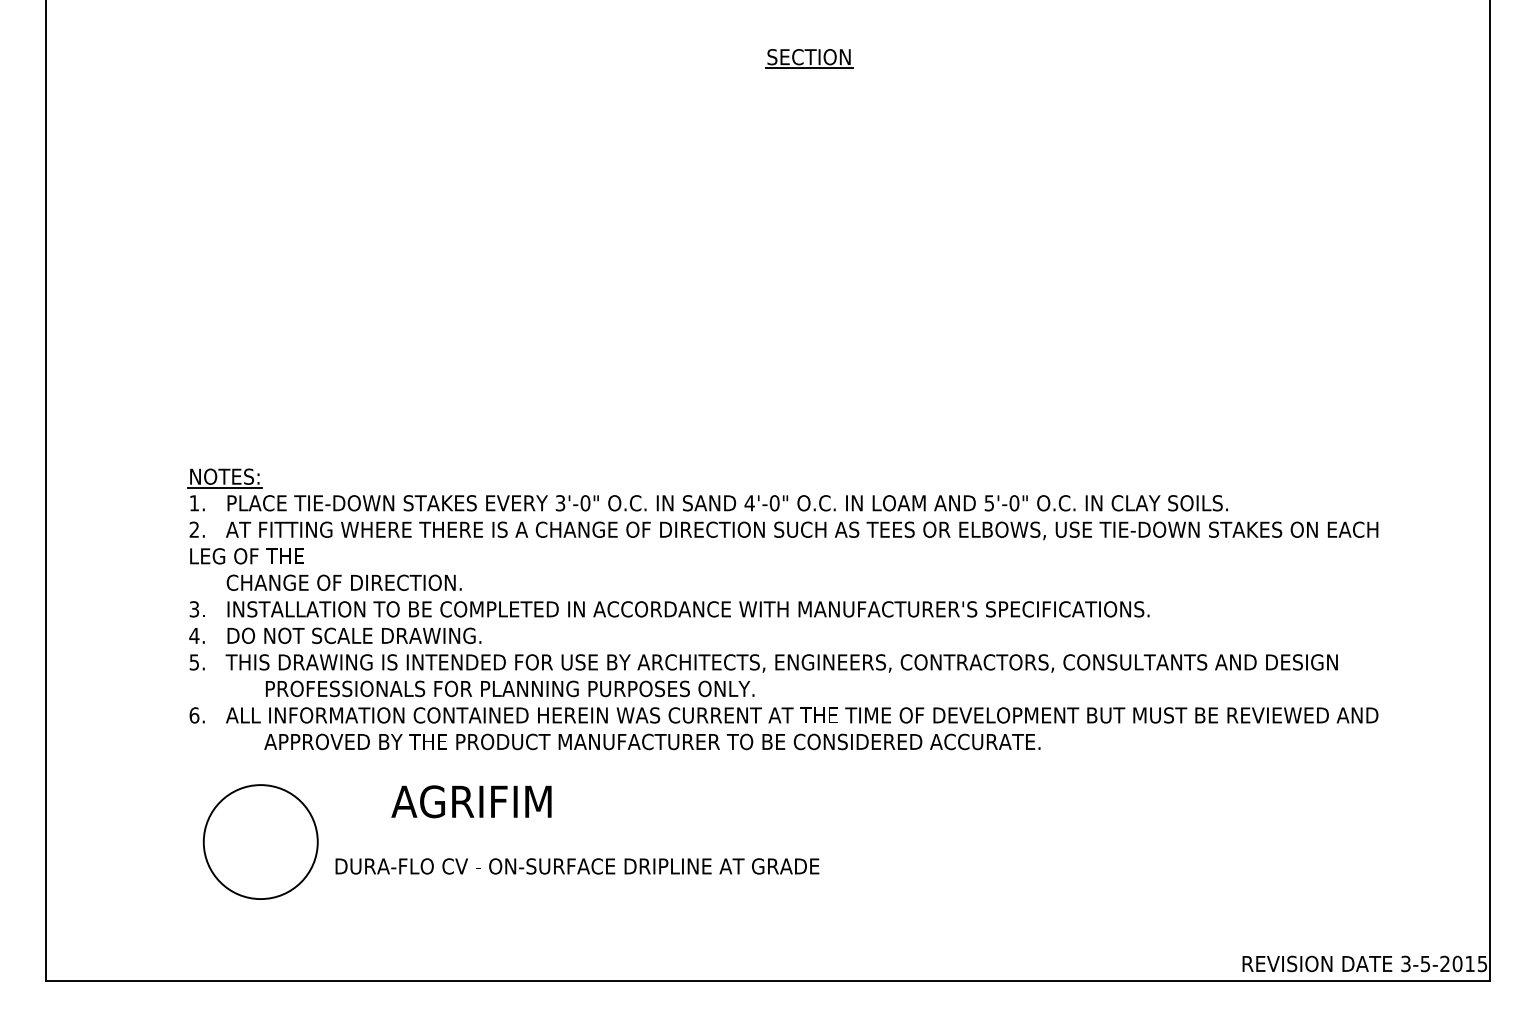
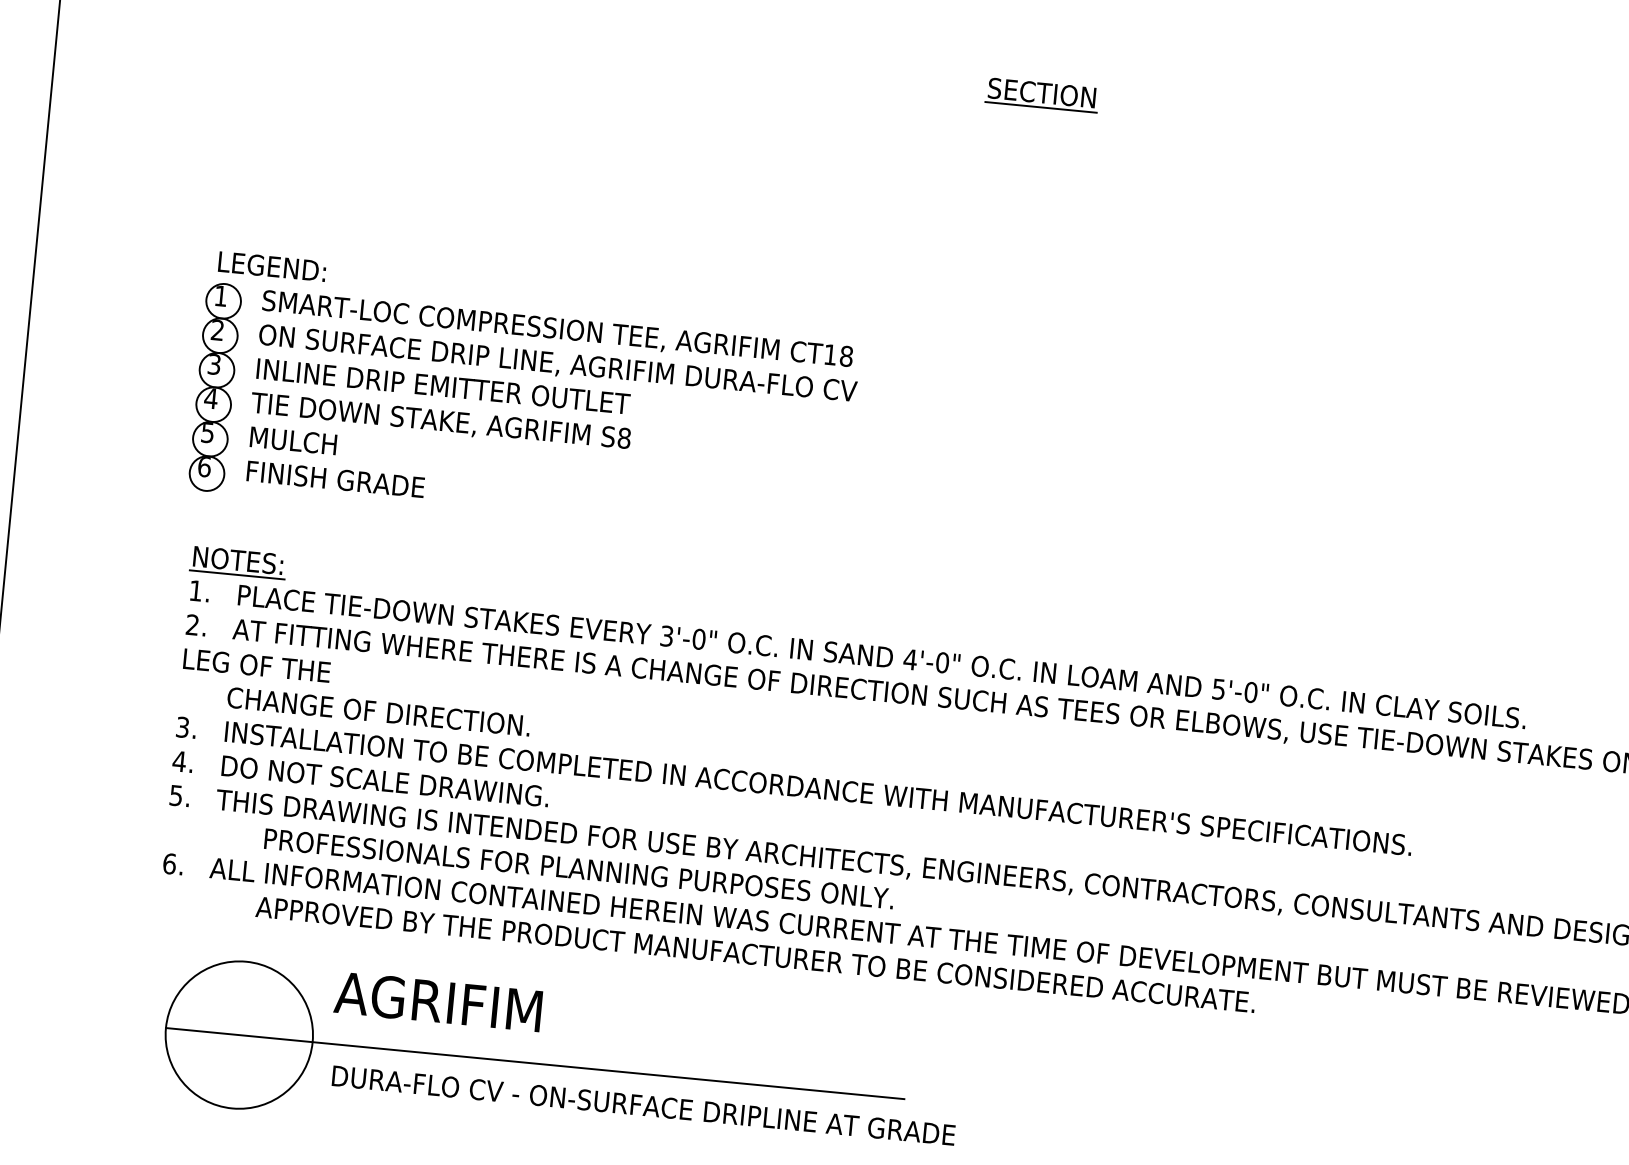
part: (434, 332) -> (525, 400), added
text: (471, 801) -> (438, 1001), moved
line: (490, 842) -> (534, 1064), added

